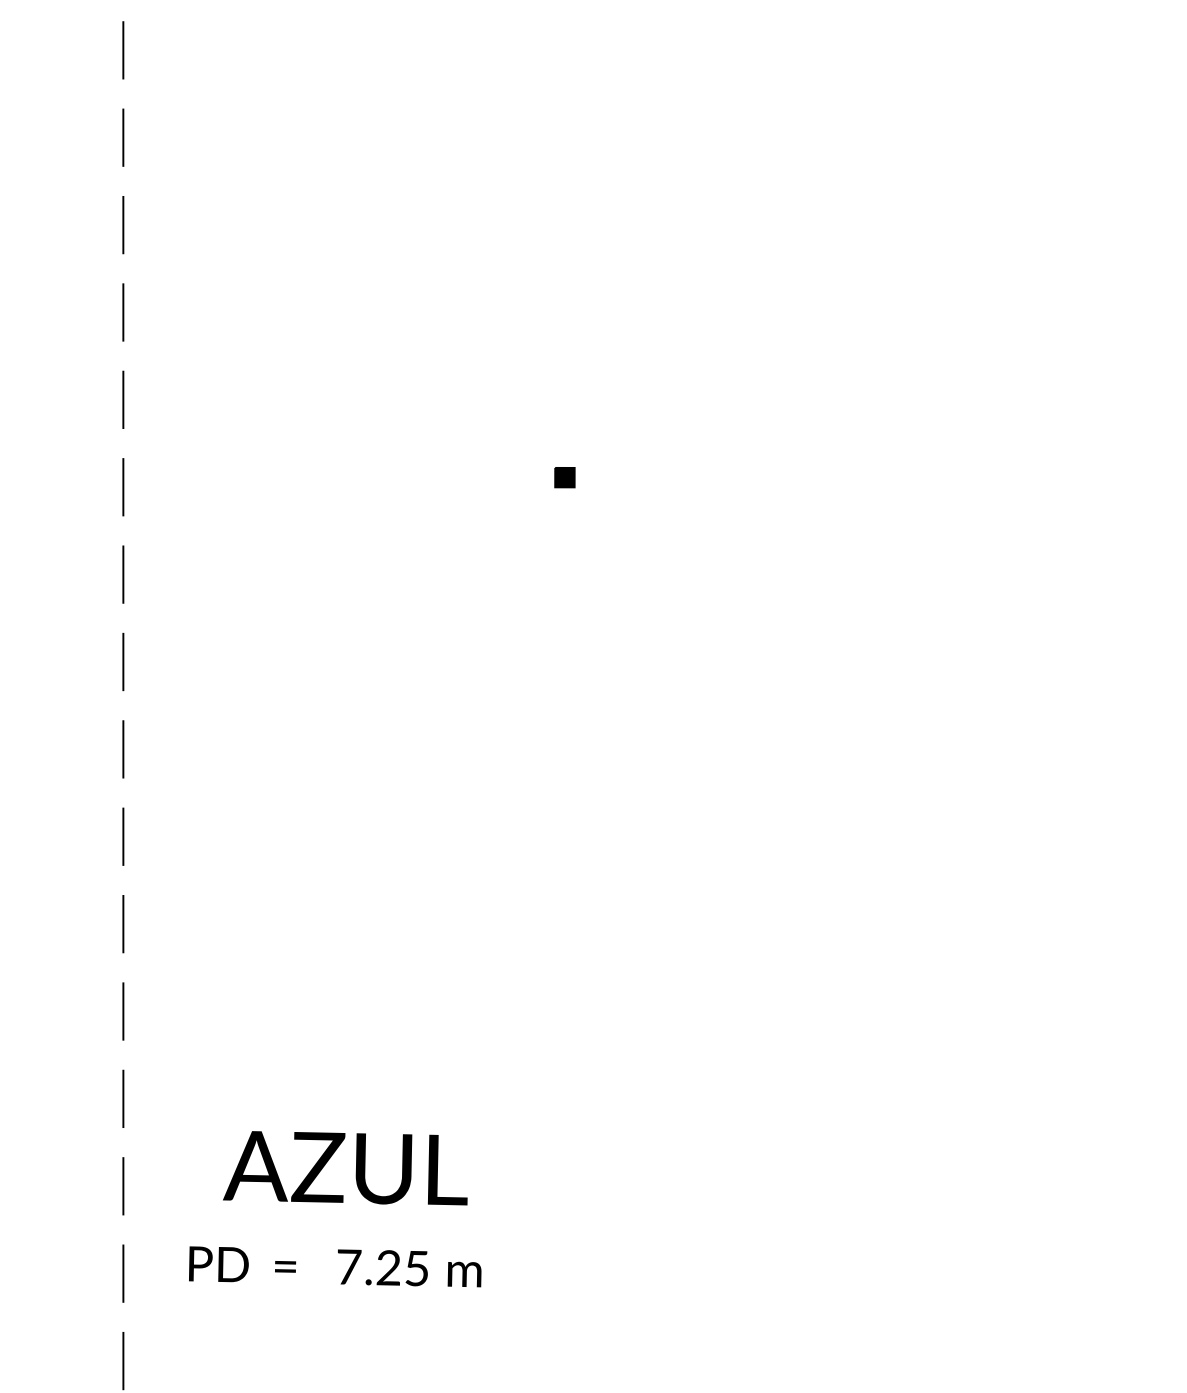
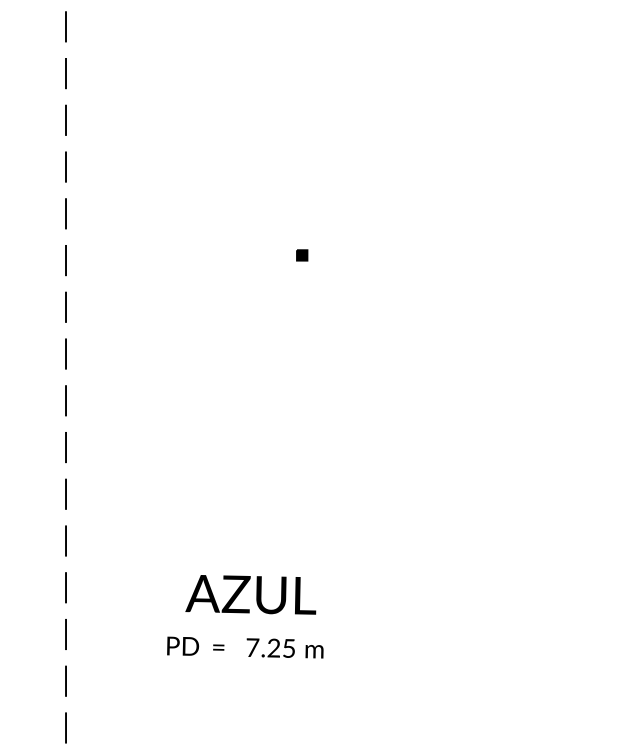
text: (335, 1208) -> (245, 616), moved

